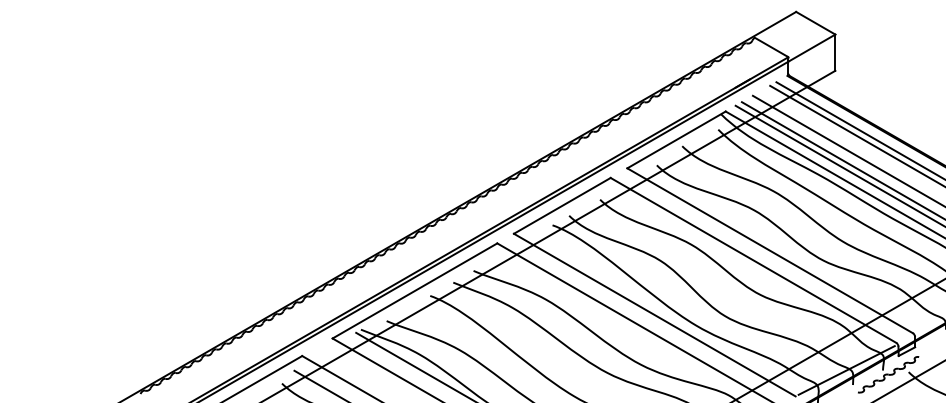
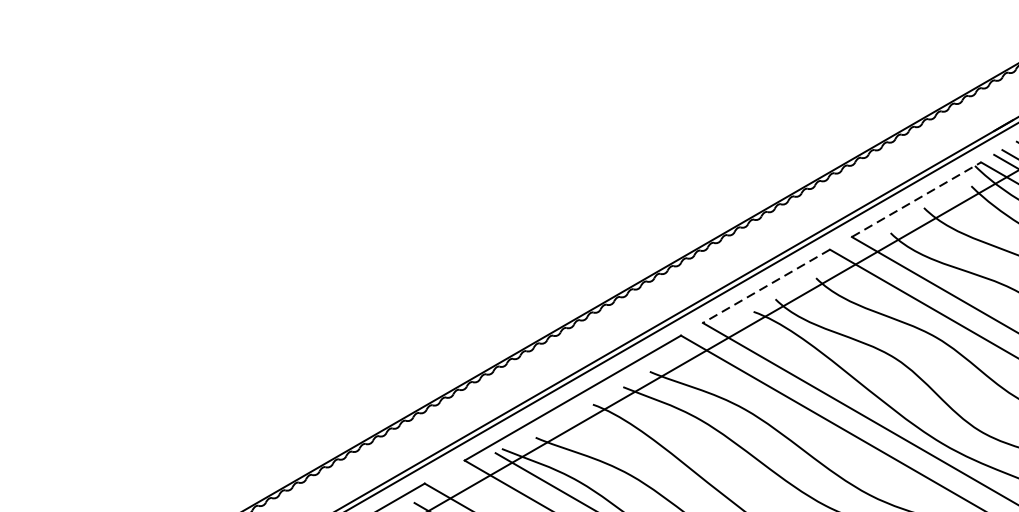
line: (676, 139) -> (916, 199), solid -> dashed
line: (562, 205) -> (766, 285), solid -> dashed

